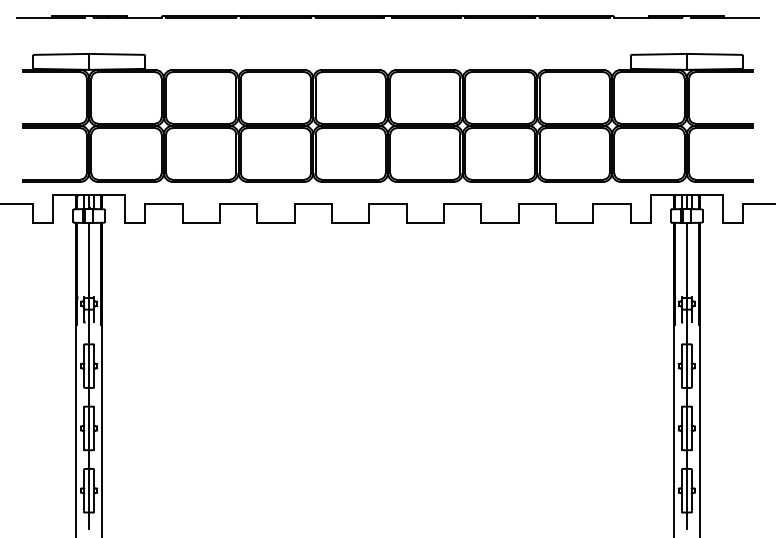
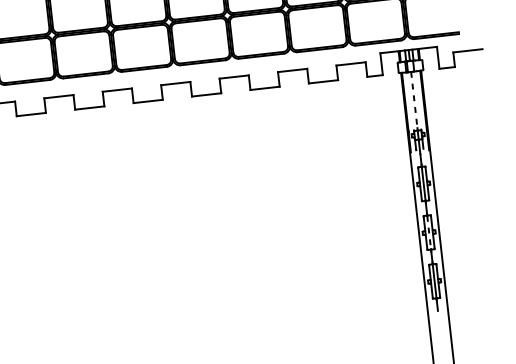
line: (686, 258) -> (413, 99), solid -> dashed
line: (686, 428) -> (428, 232), solid -> dashed

